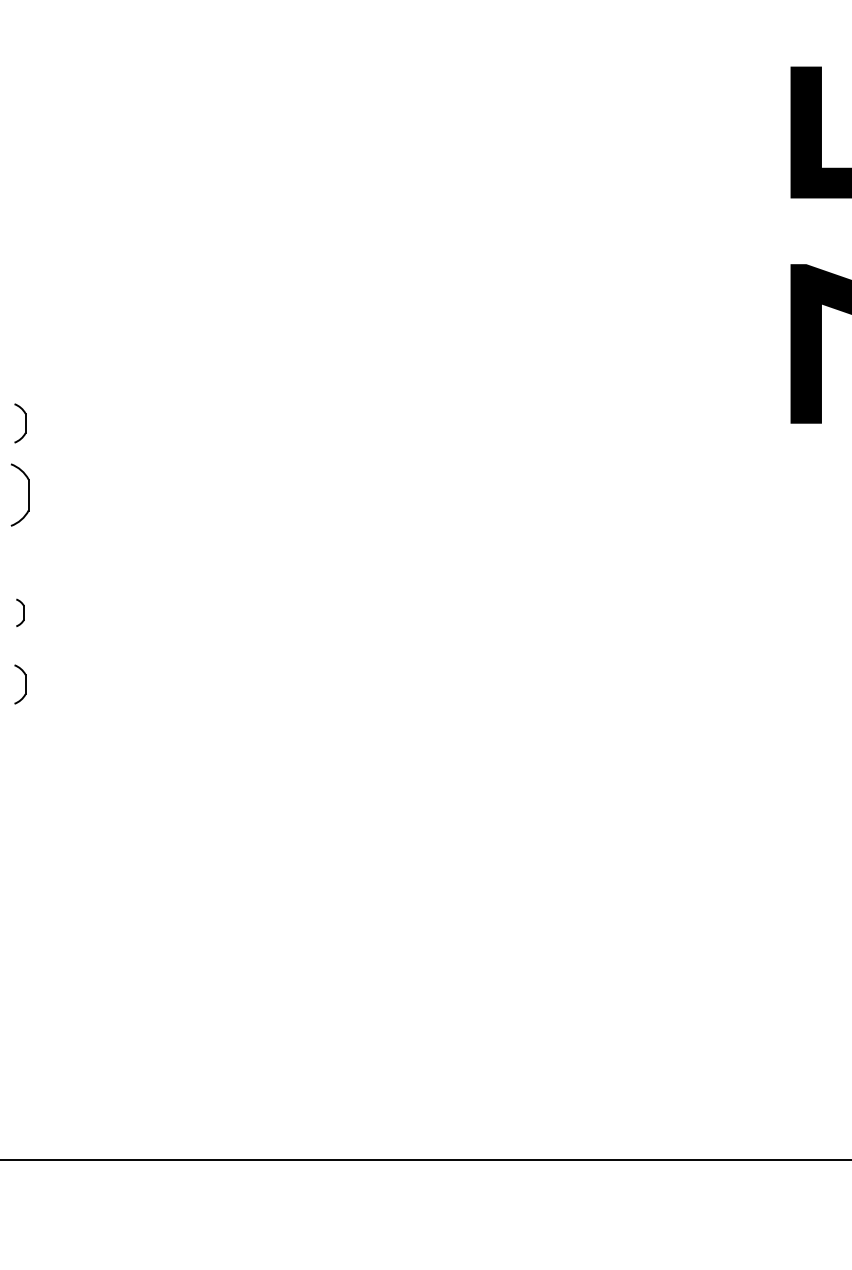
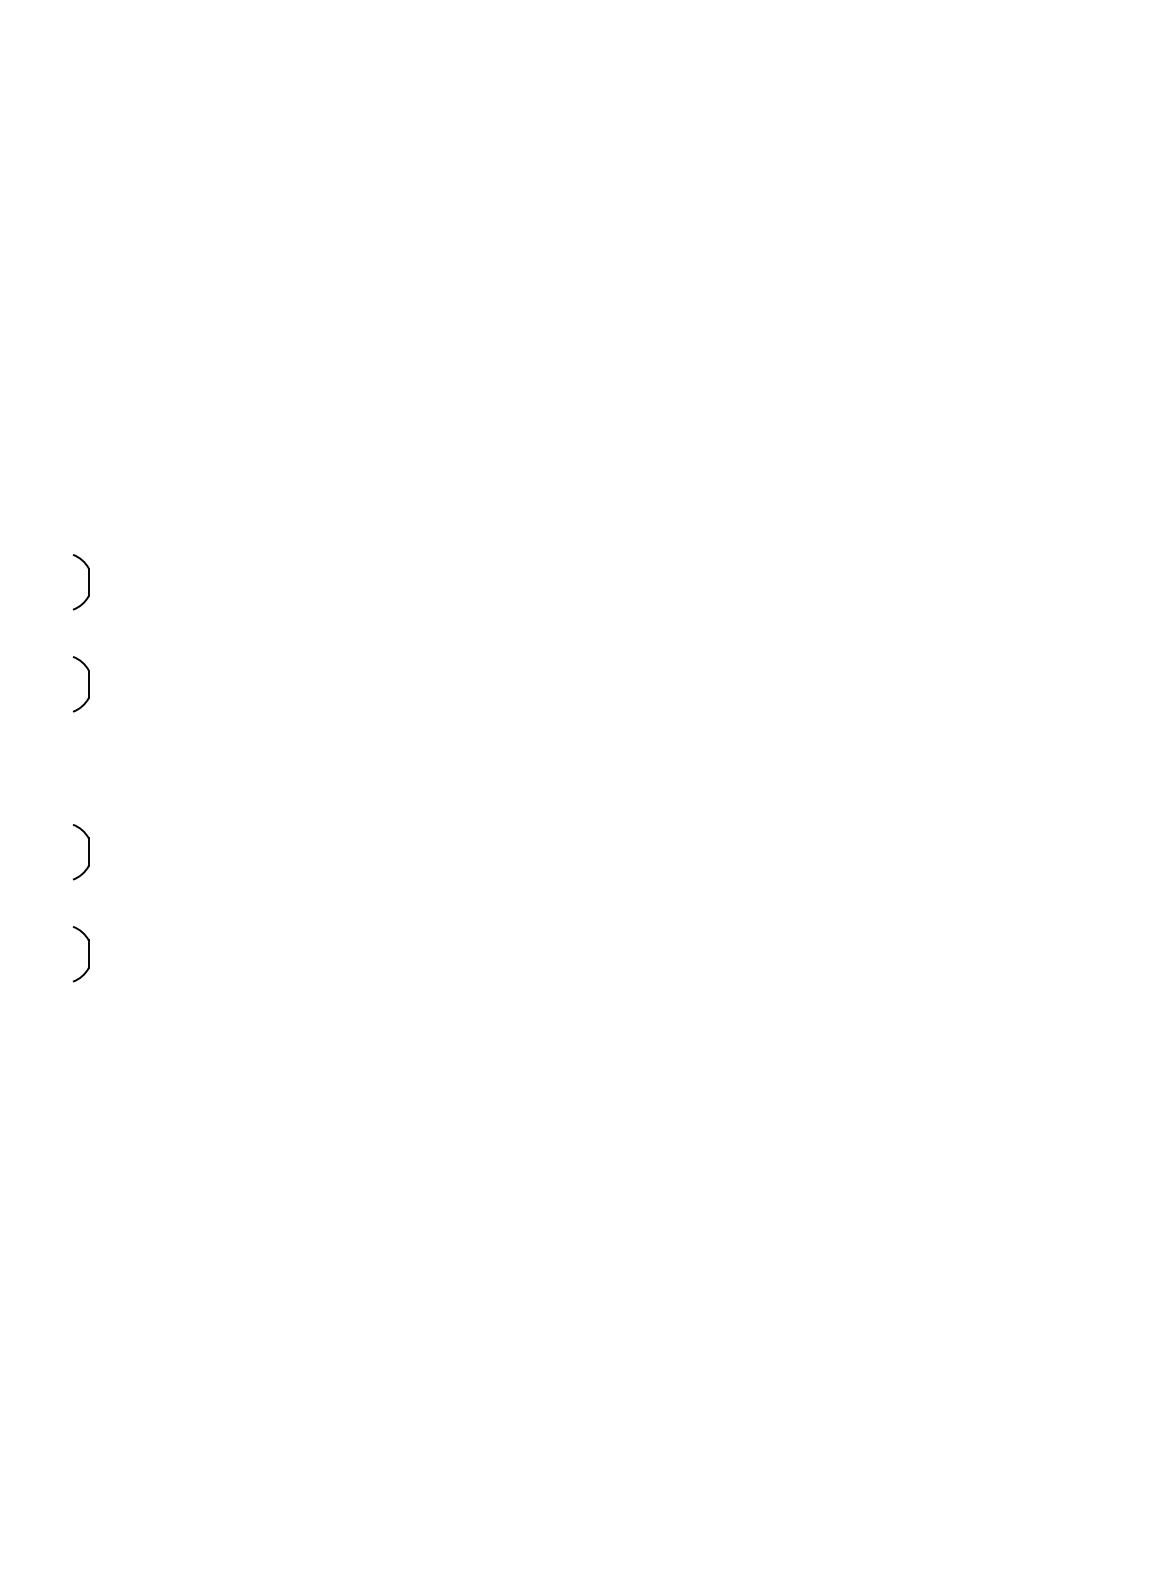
part: (20, 494) -> (81, 683), size x0.62
part: (20, 612) -> (81, 851), size x1.43

